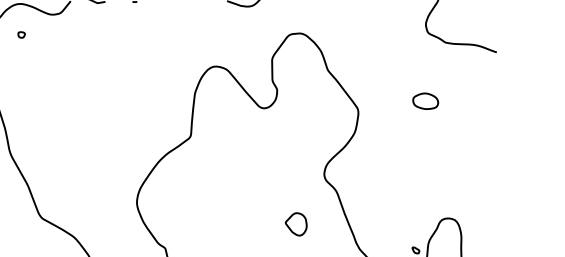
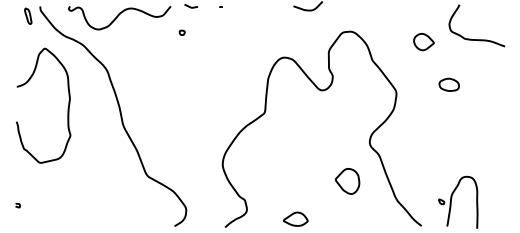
part: (20, 34) -> (181, 32), moved
part: (392, 47) -> (423, 42), added
part: (295, 224) -> (347, 181), size x1.43

